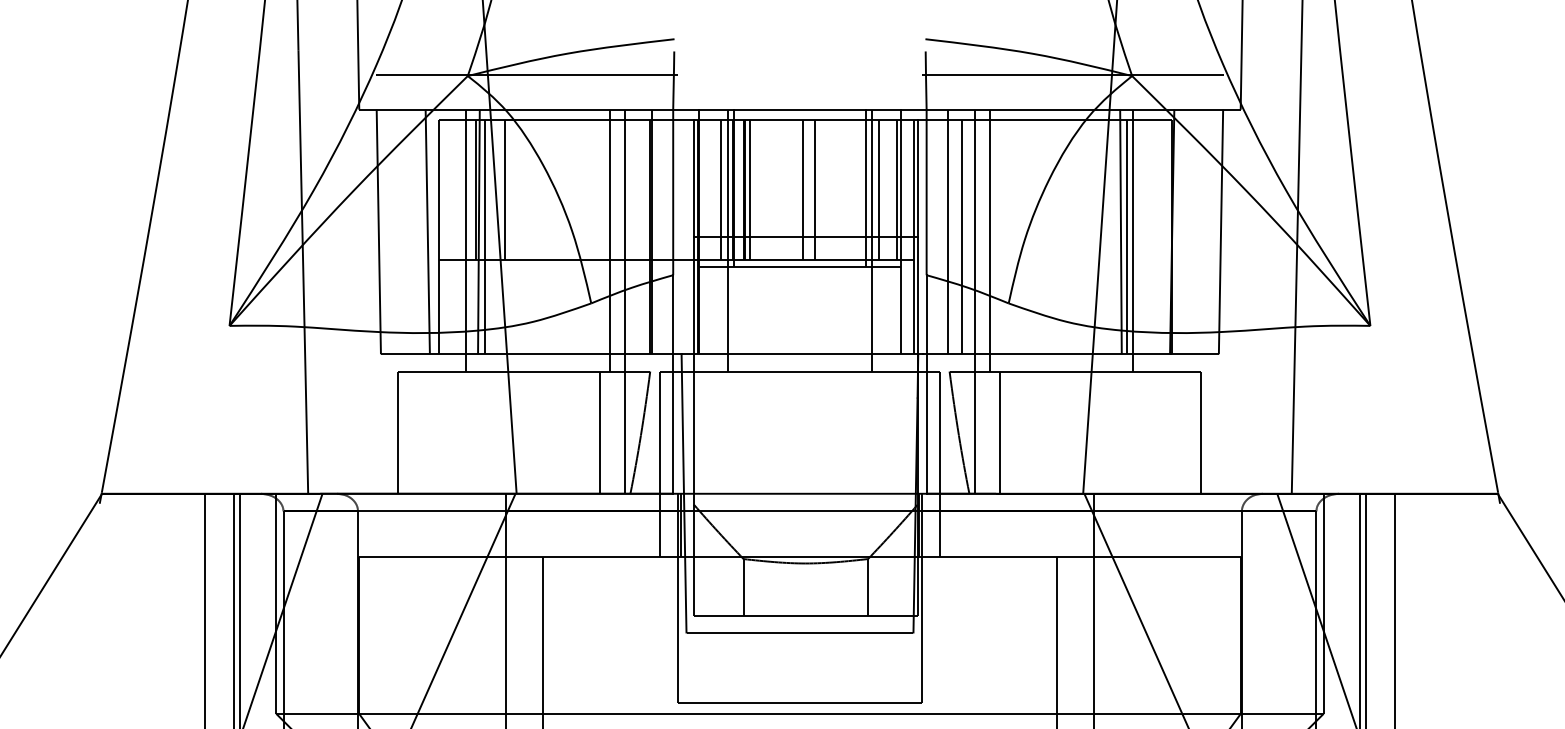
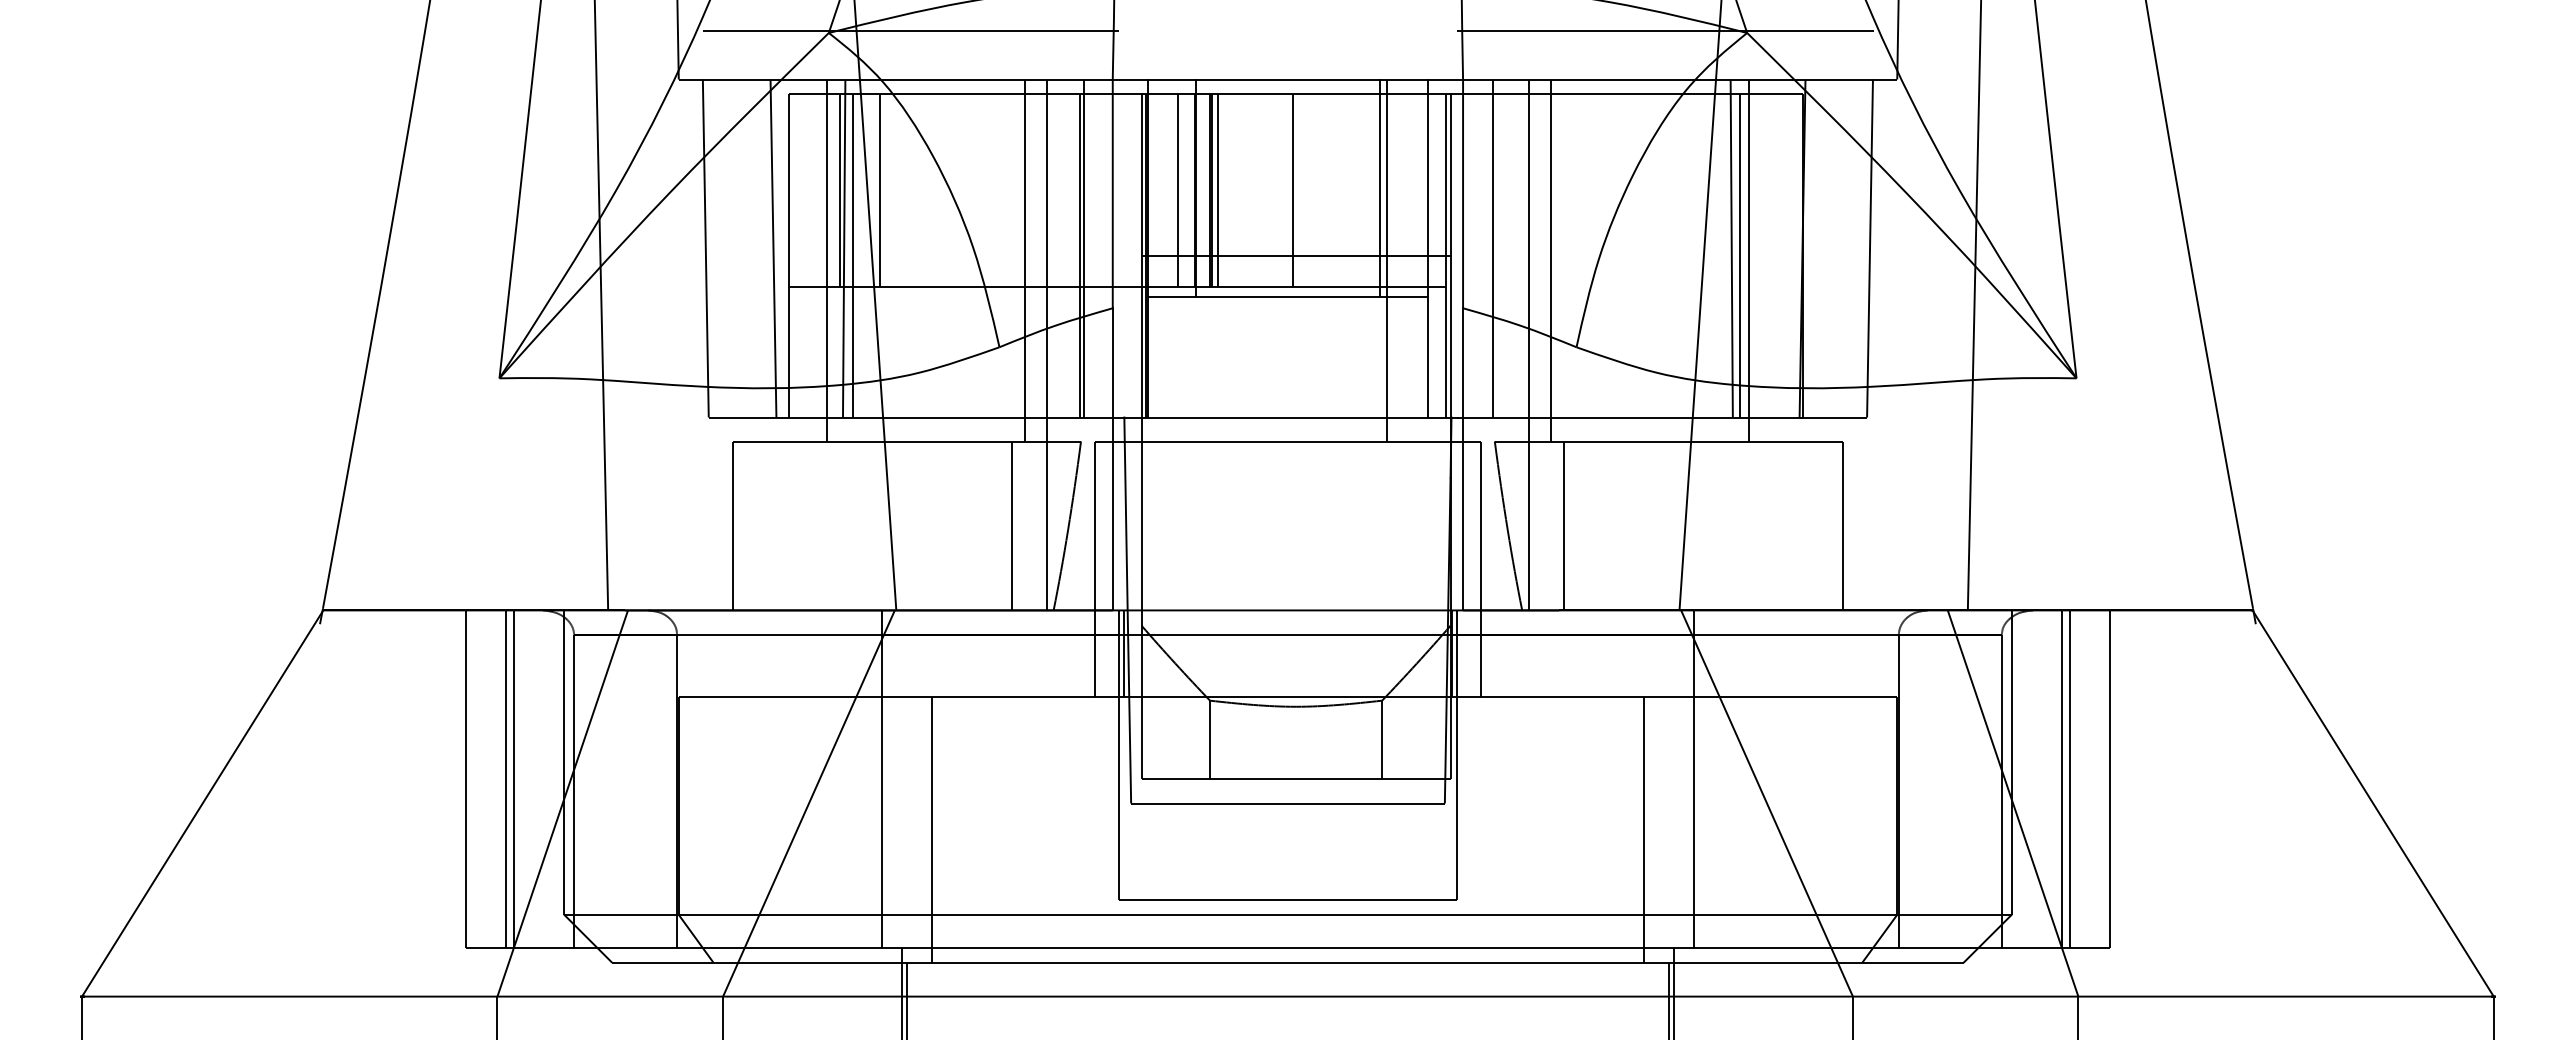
line: (814, 190) -> (1308, 190), removed
line: (879, 190) -> (1397, 190), removed
line: (896, 190) -> (1421, 190), removed
line: (961, 237) -> (1511, 255), removed
line: (728, 240) -> (1189, 260), removed

